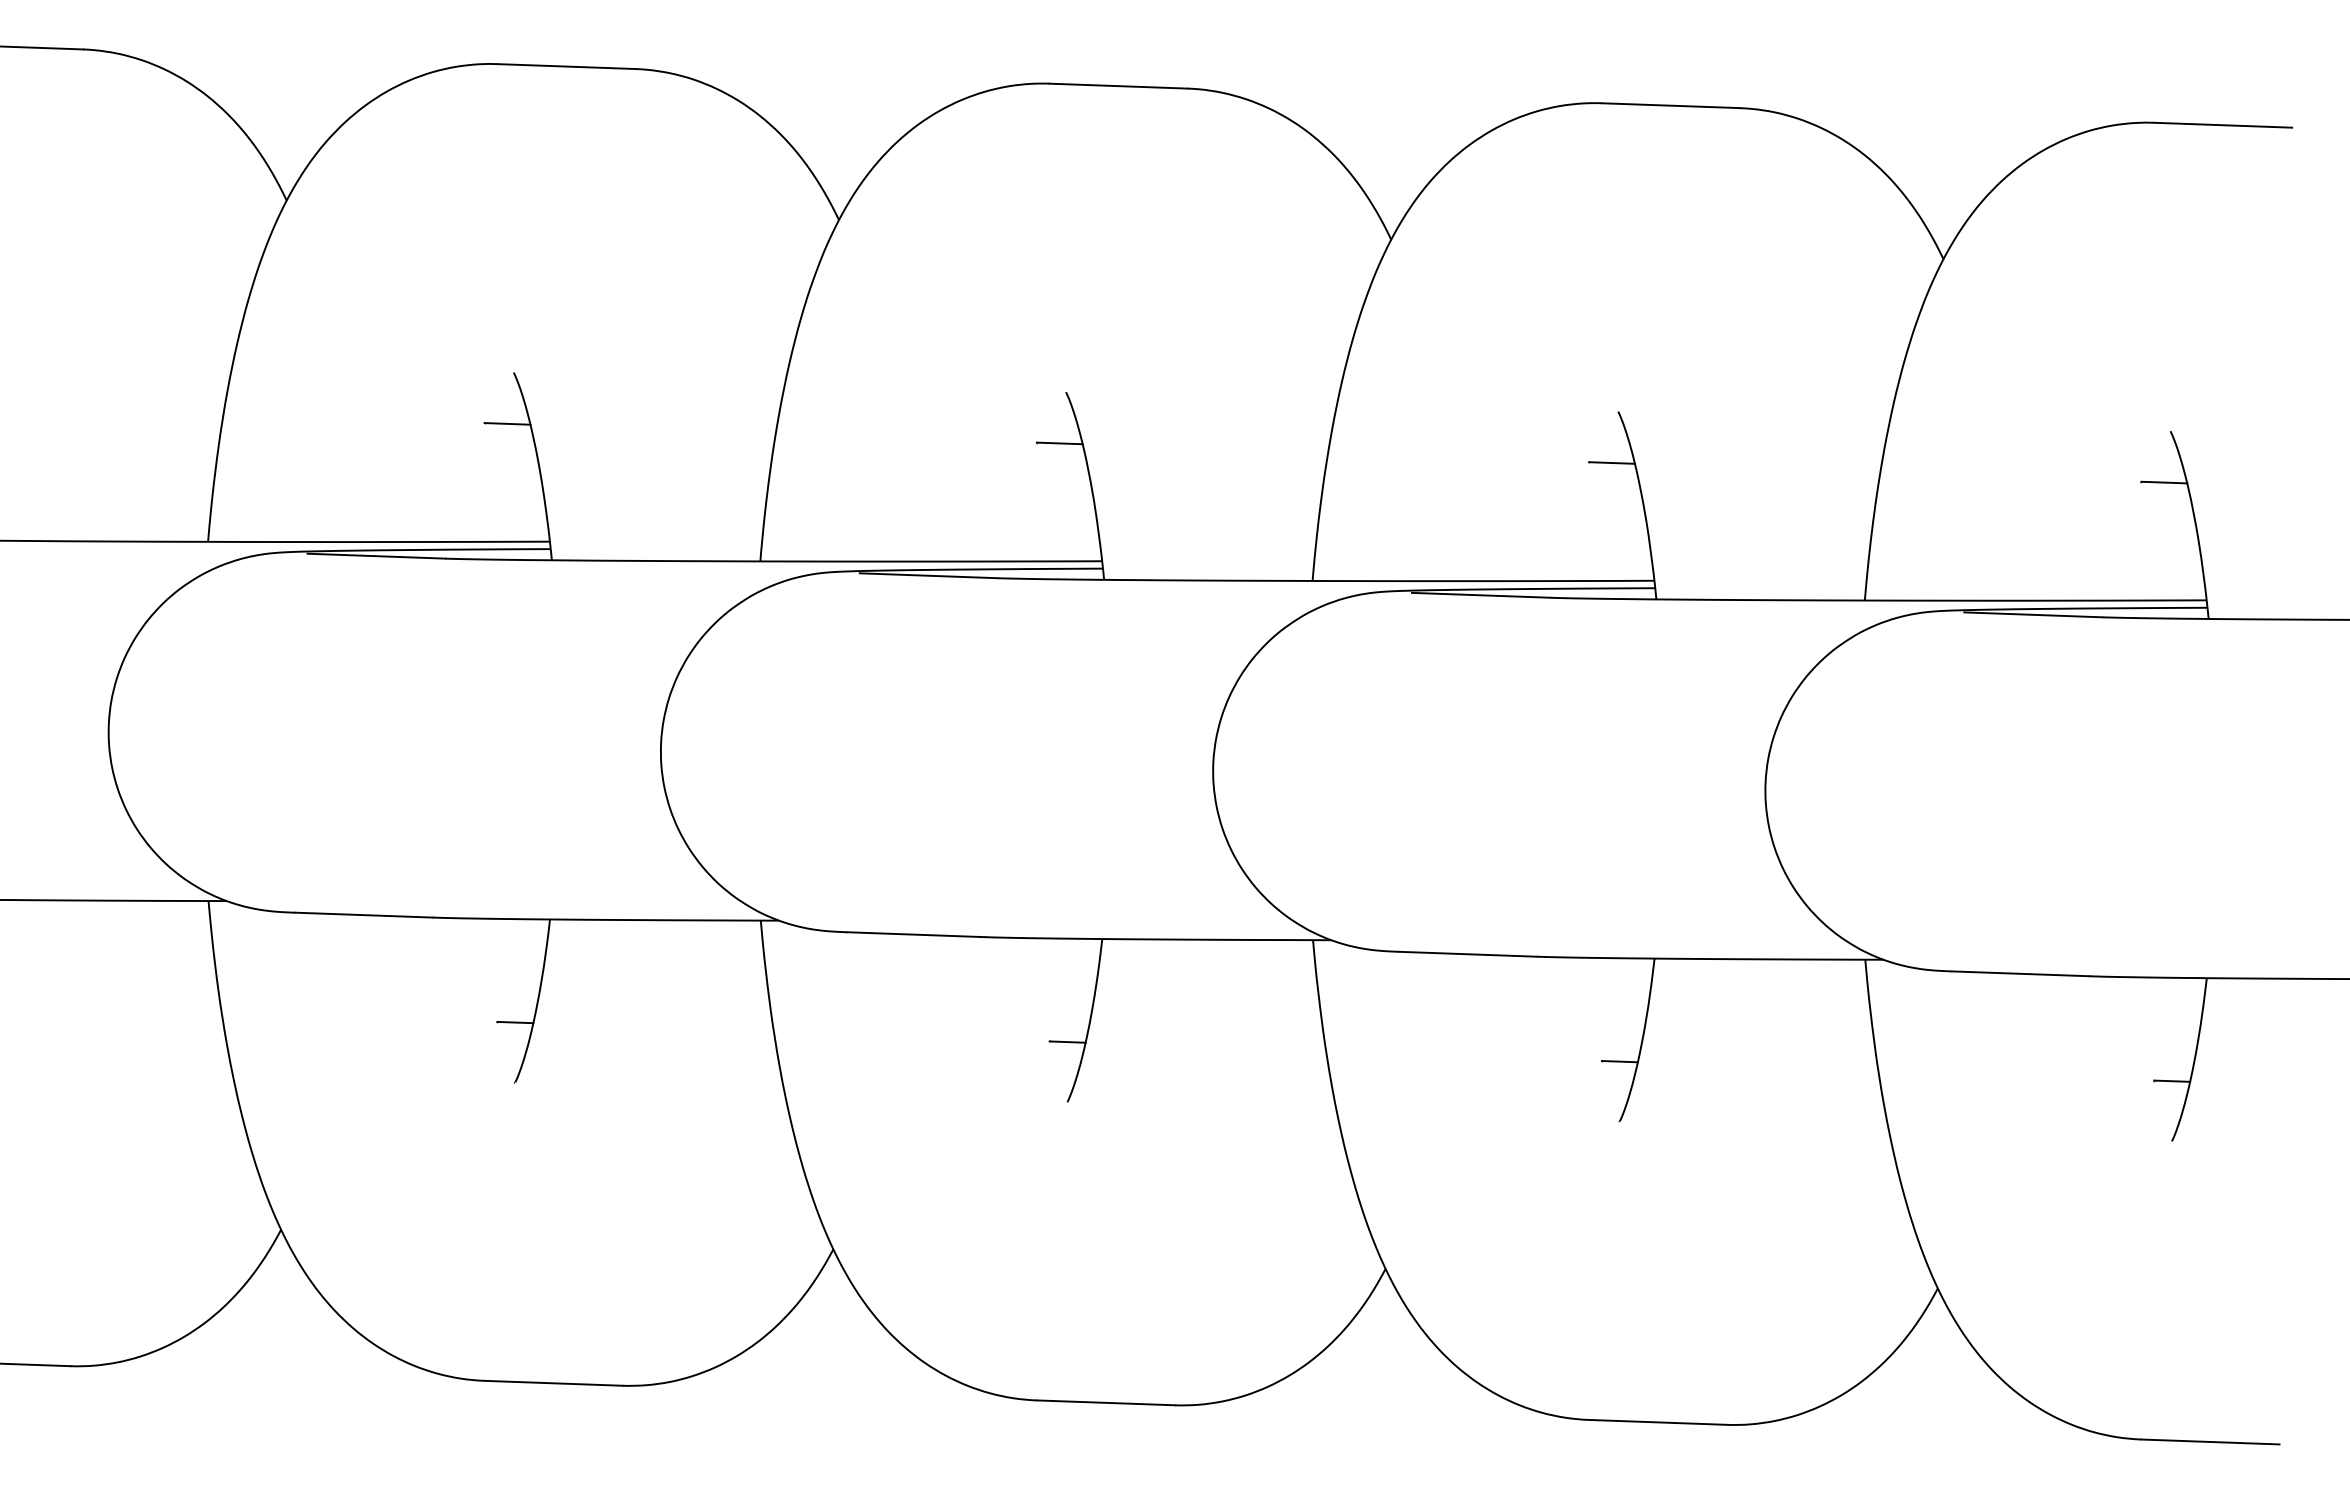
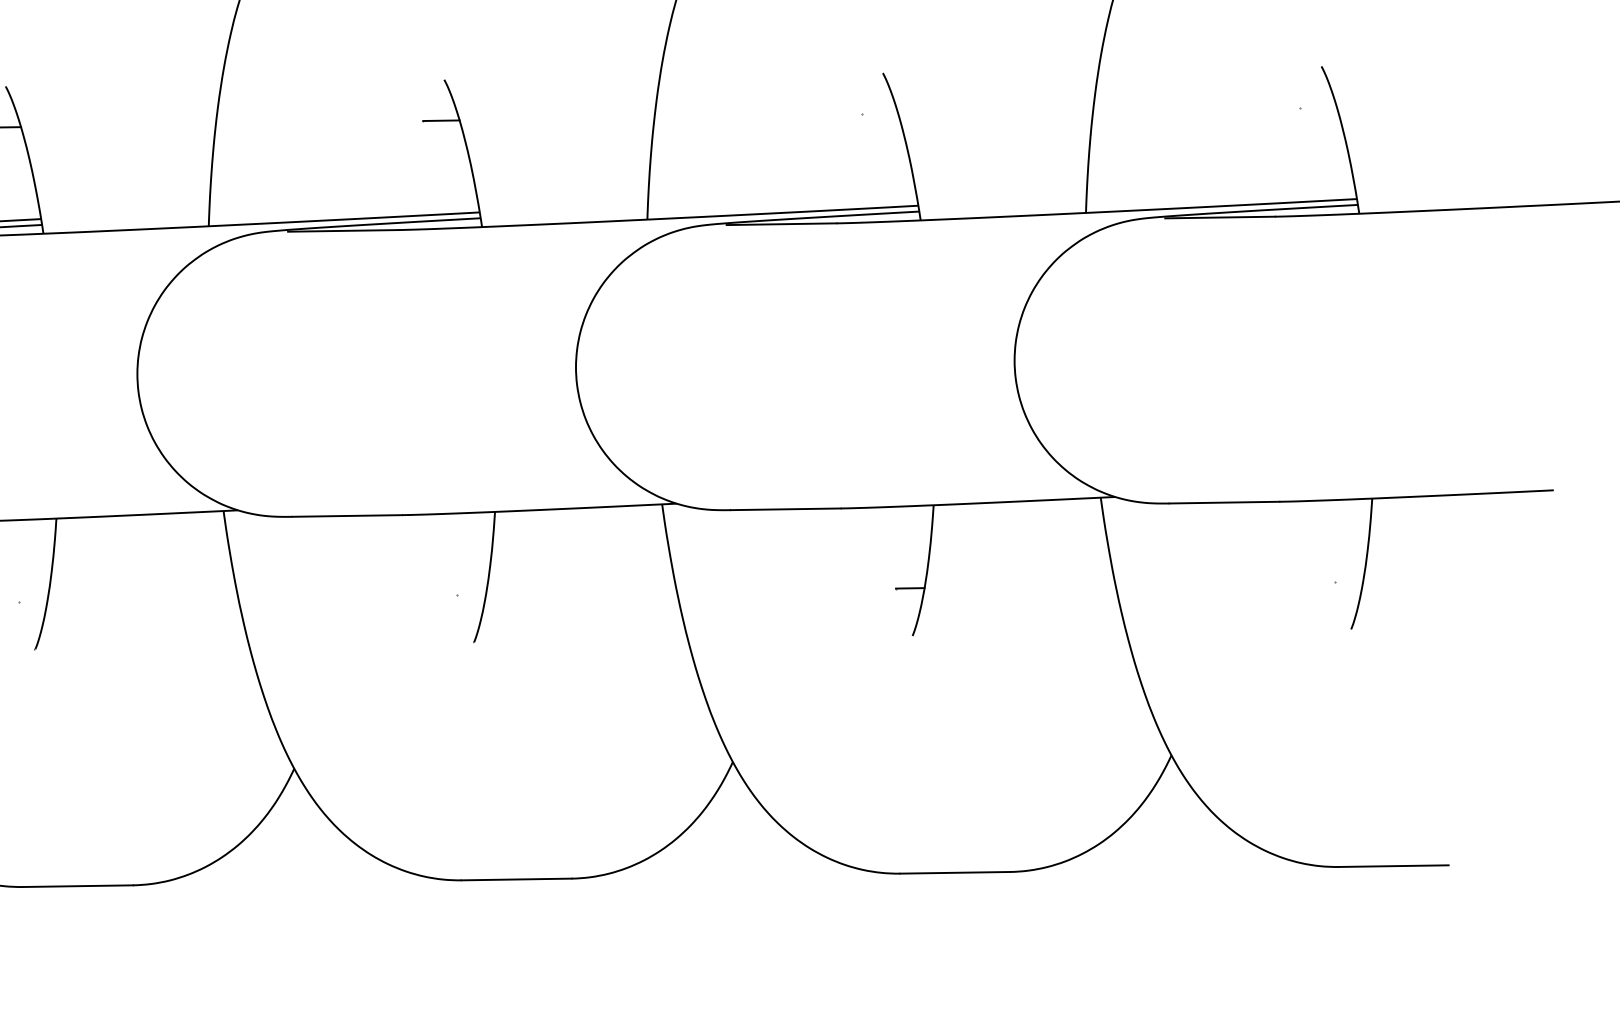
line: (1611, 462) -> (879, 113), removed
line: (2164, 482) -> (1318, 107), removed
line: (515, 1022) -> (33, 601), removed
line: (1067, 1041) -> (471, 594), removed
line: (2172, 1080) -> (1349, 581), removed

